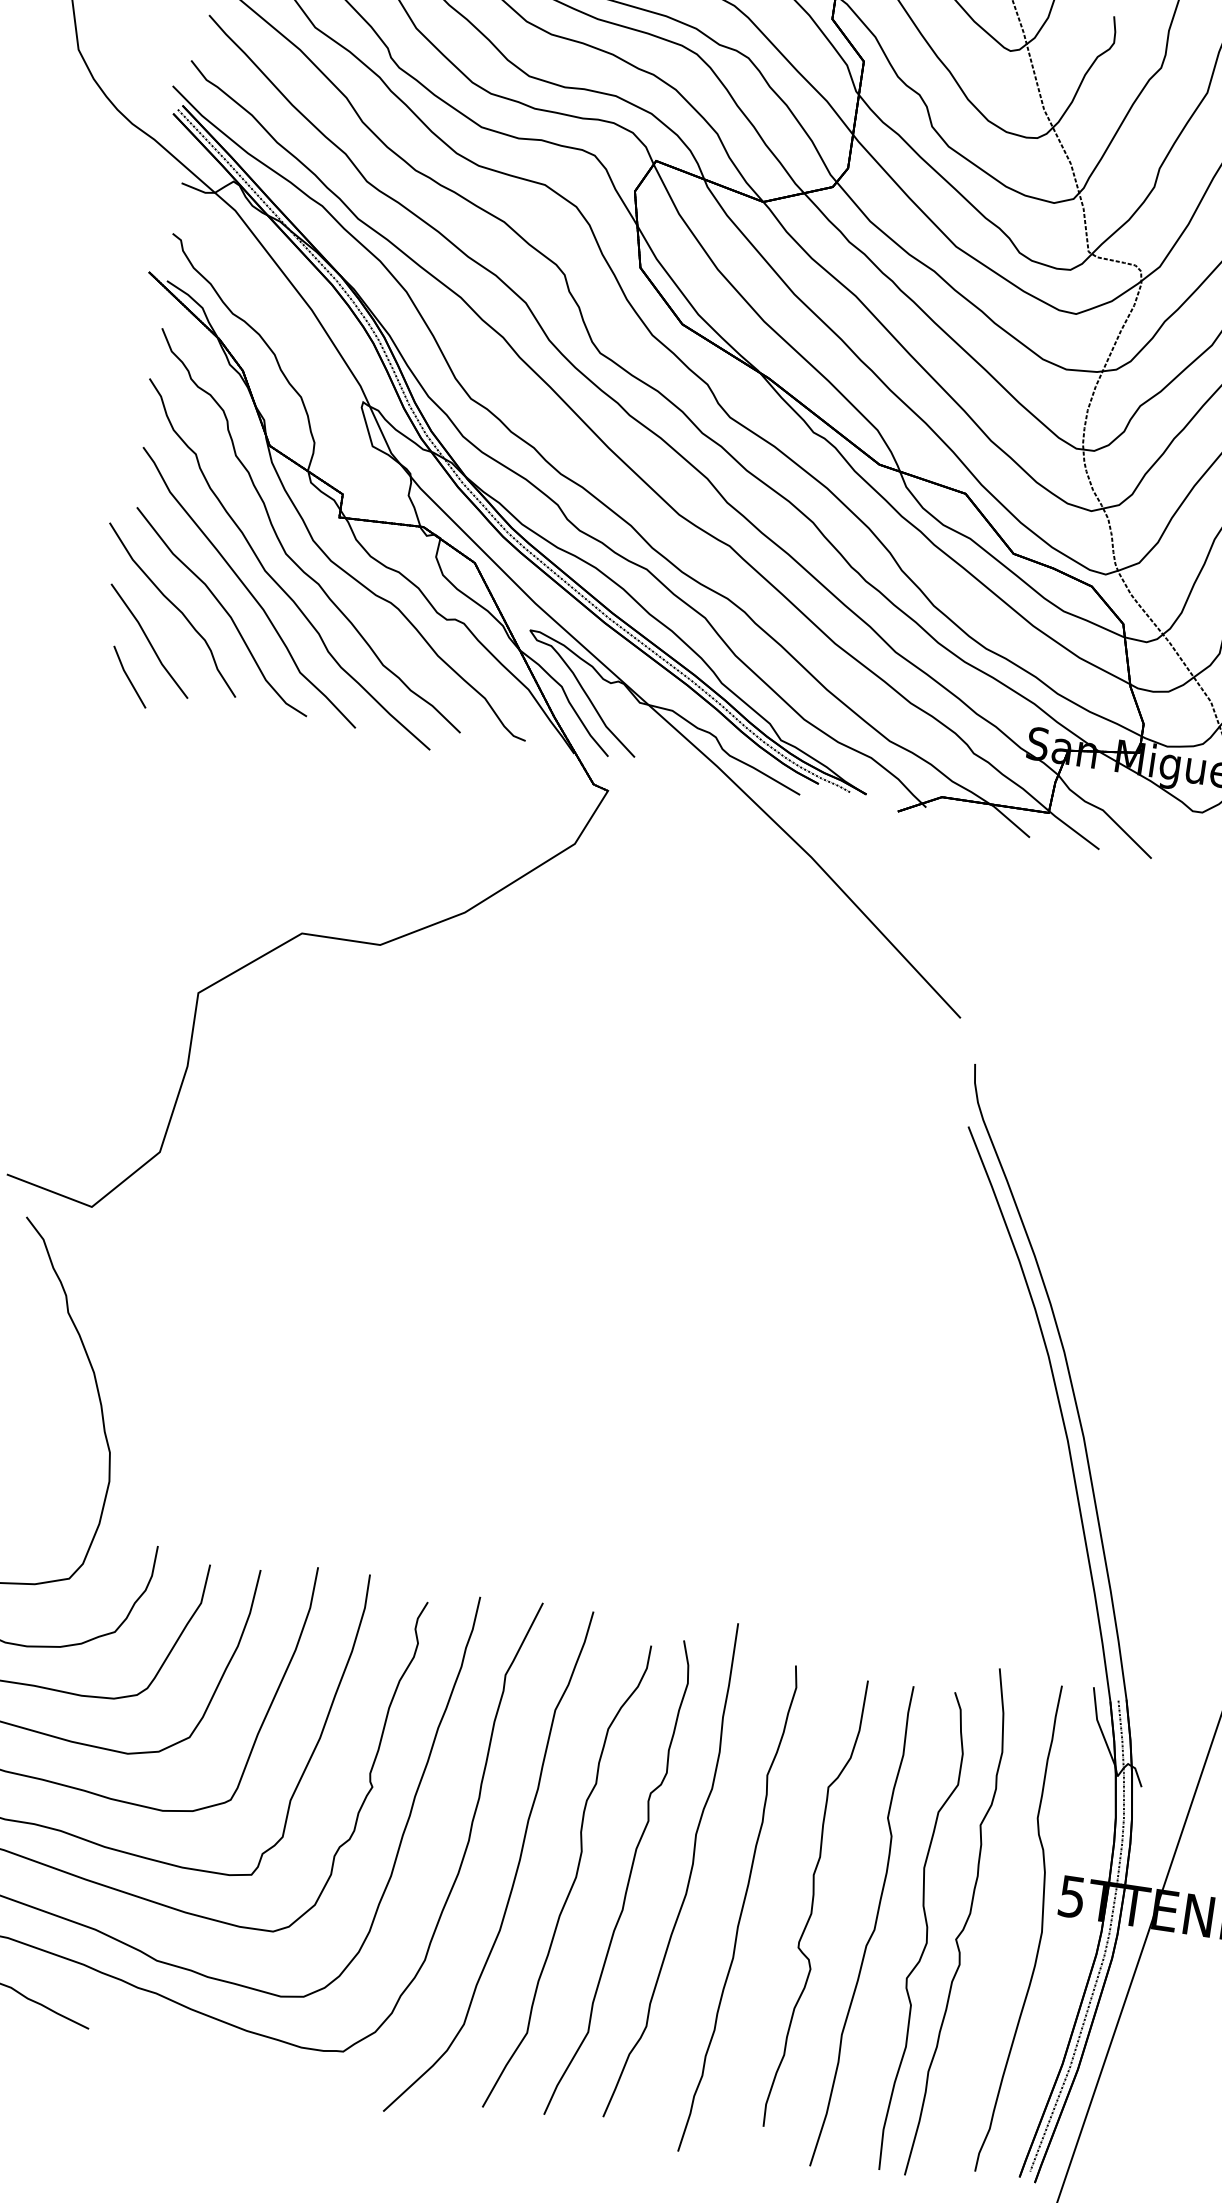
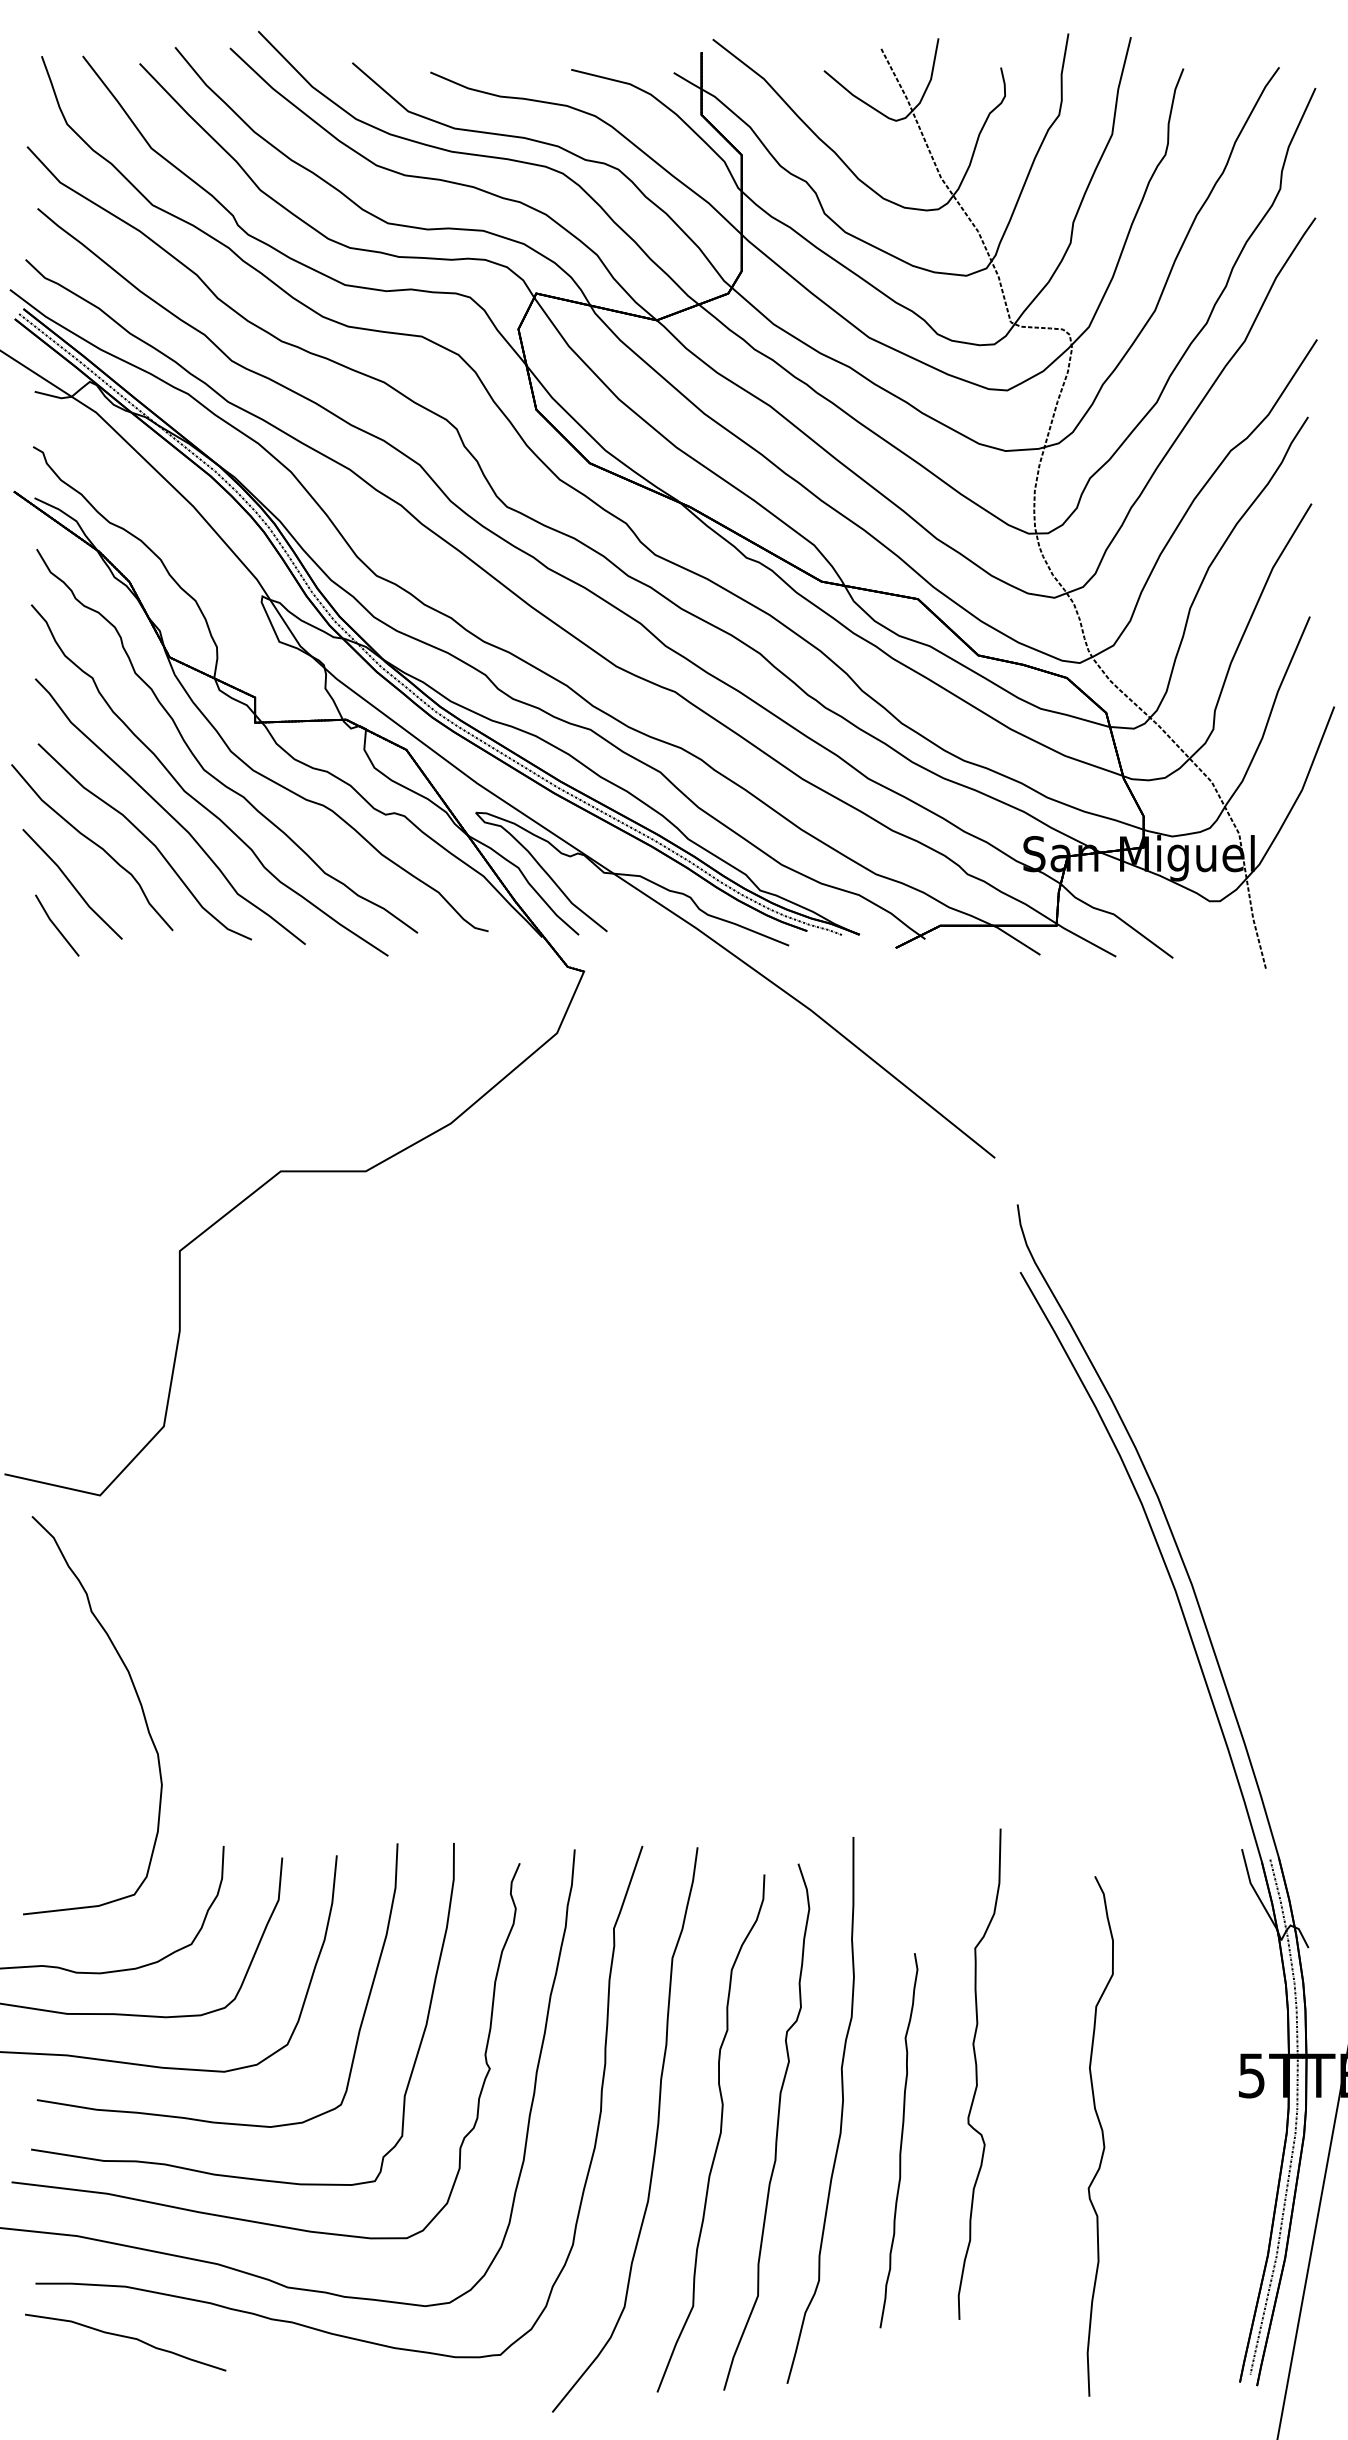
part: (815, 1902) -> (979, 2073), moved
part: (738, 1908) -> (898, 2140), size x0.7
curve: (964, 1924) -> (1141, 2121), removed
part: (1041, 1926) -> (1223, 2112), removed
part: (873, 1927) -> (1045, 2139), removed

